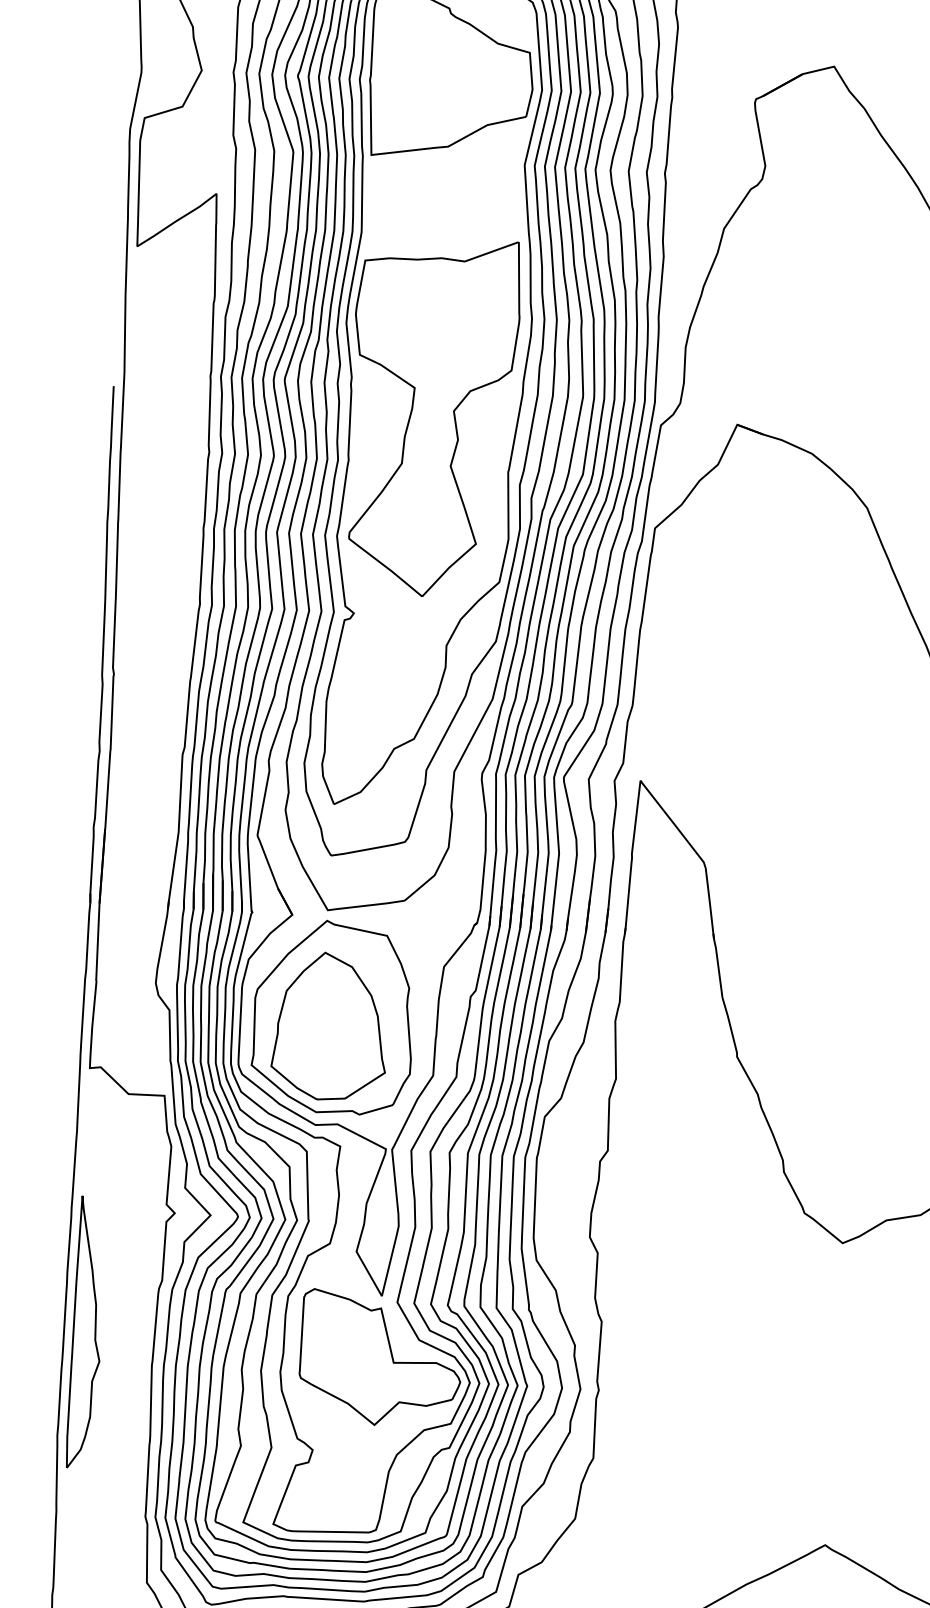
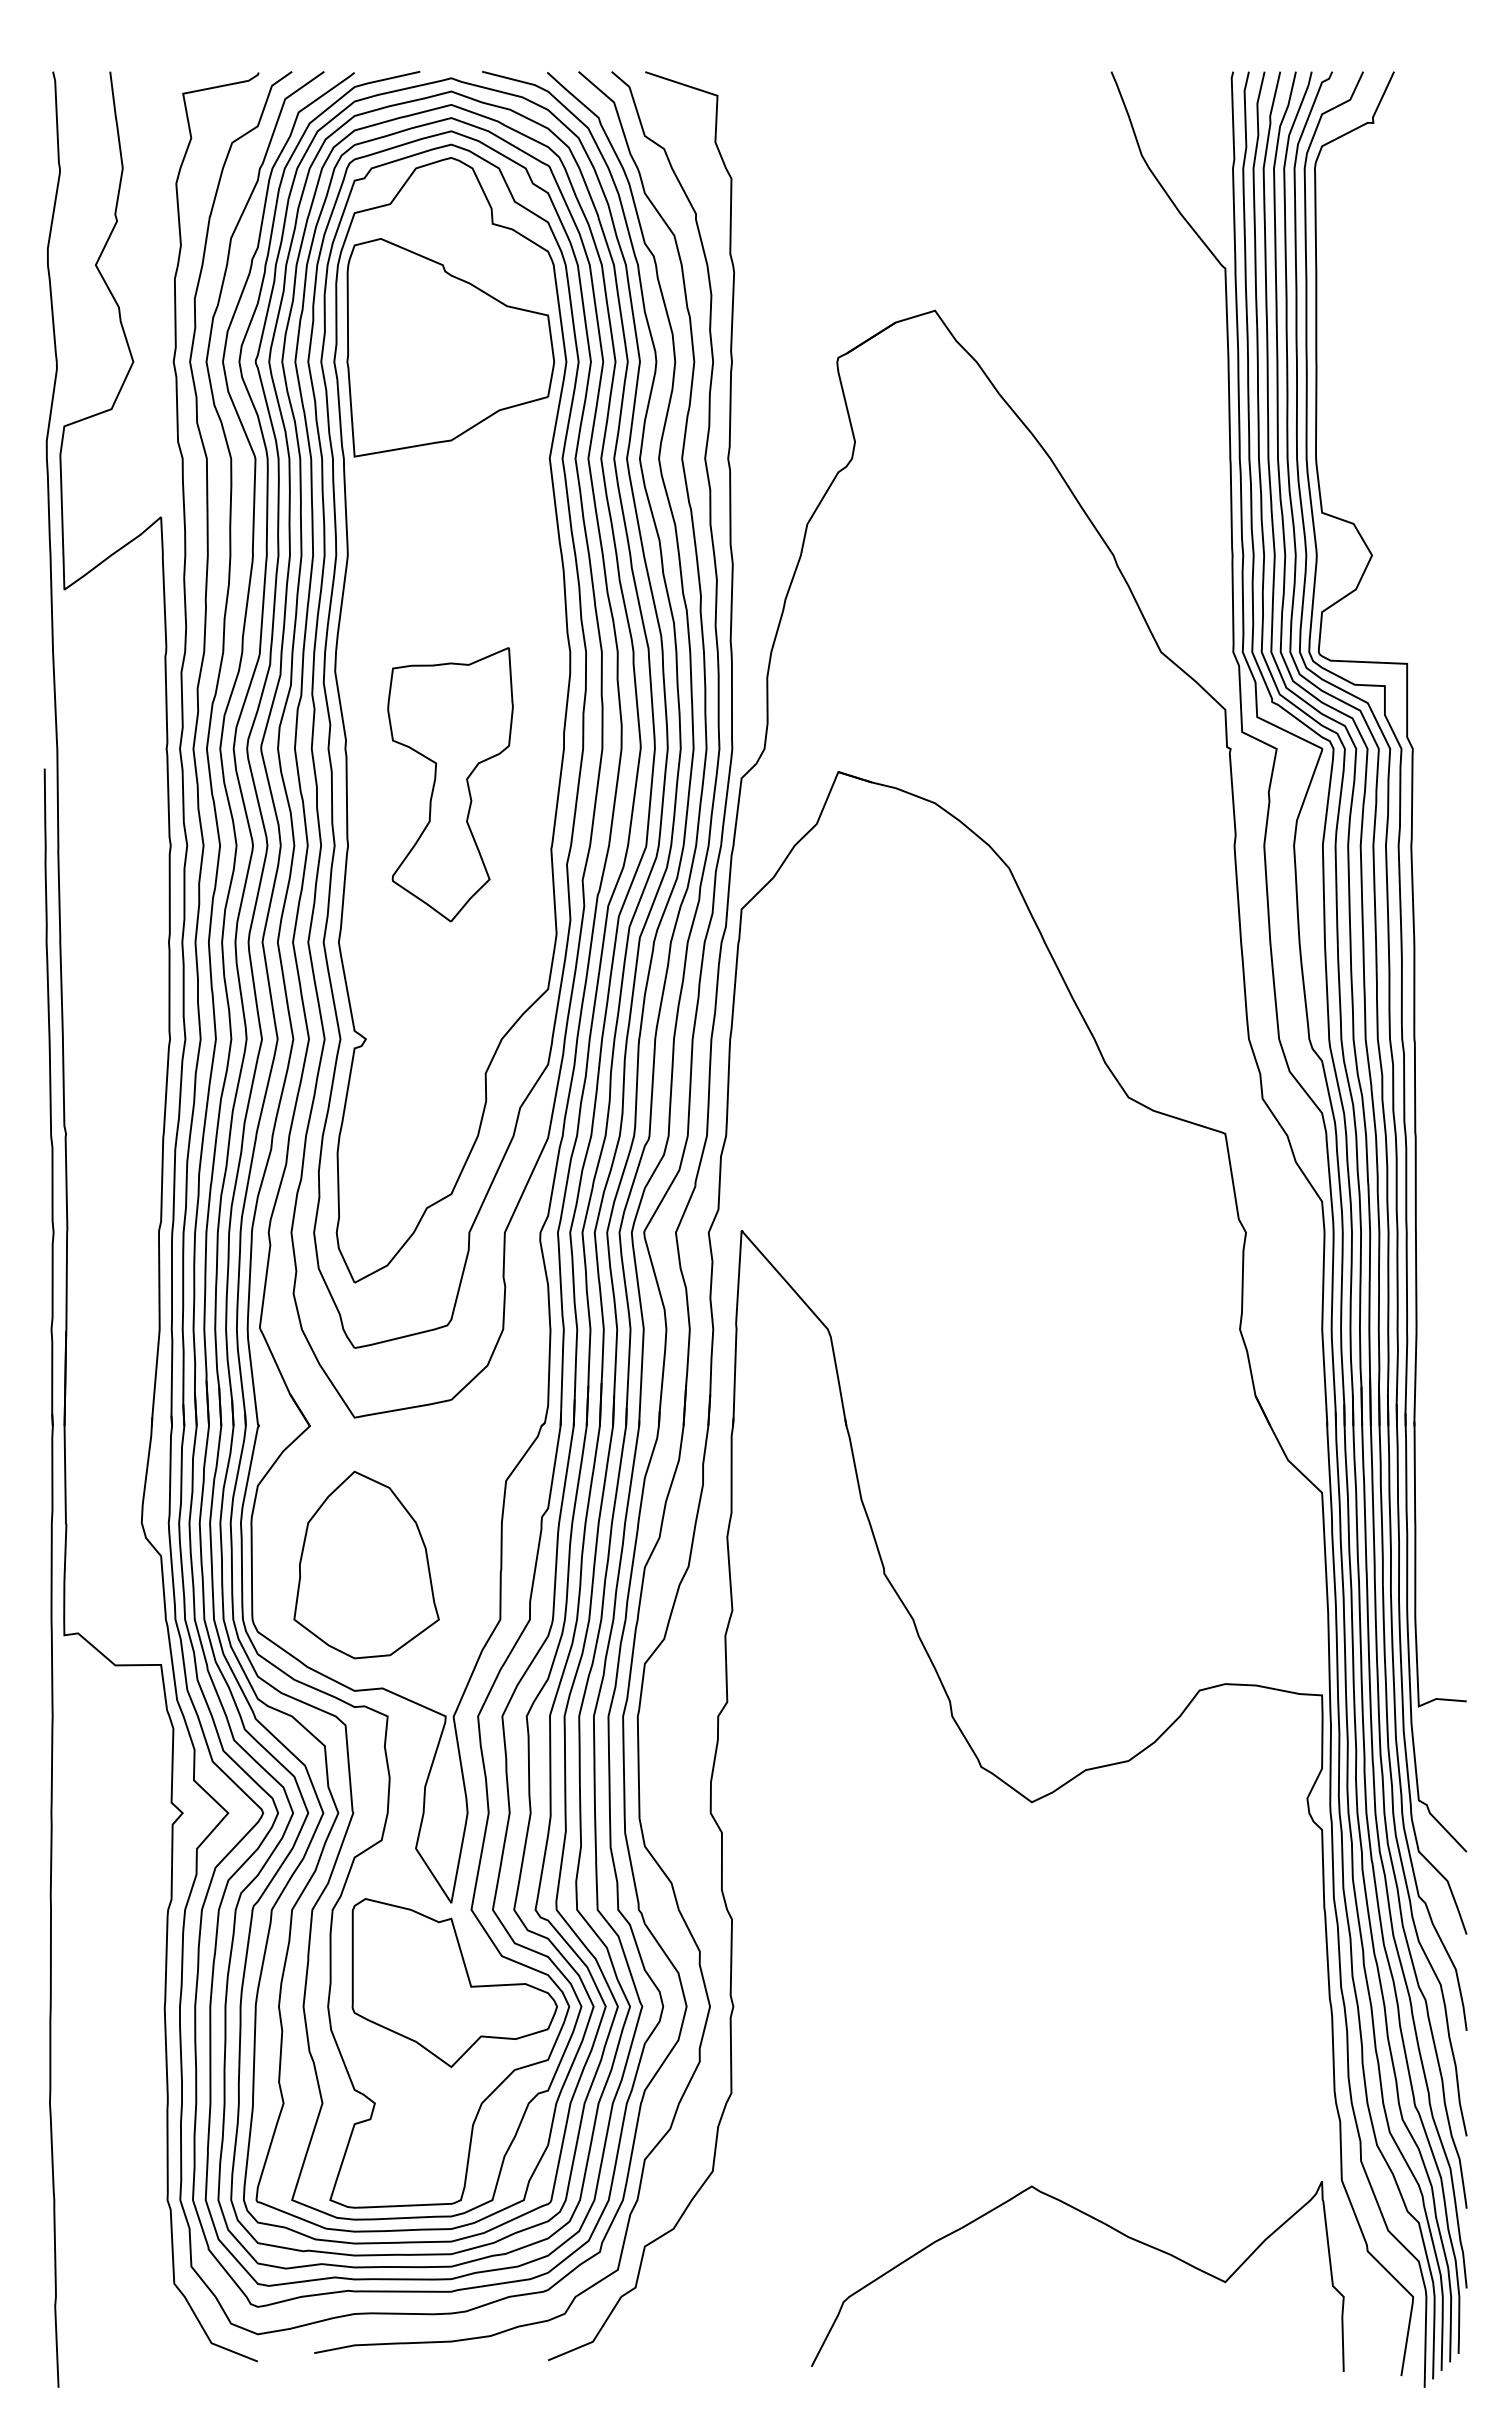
part: (431, 417) -> (450, 784), size x0.6
part: (333, 1016) -> (369, 1552), removed
part: (86, 1332) -> (79, 1970), removed

